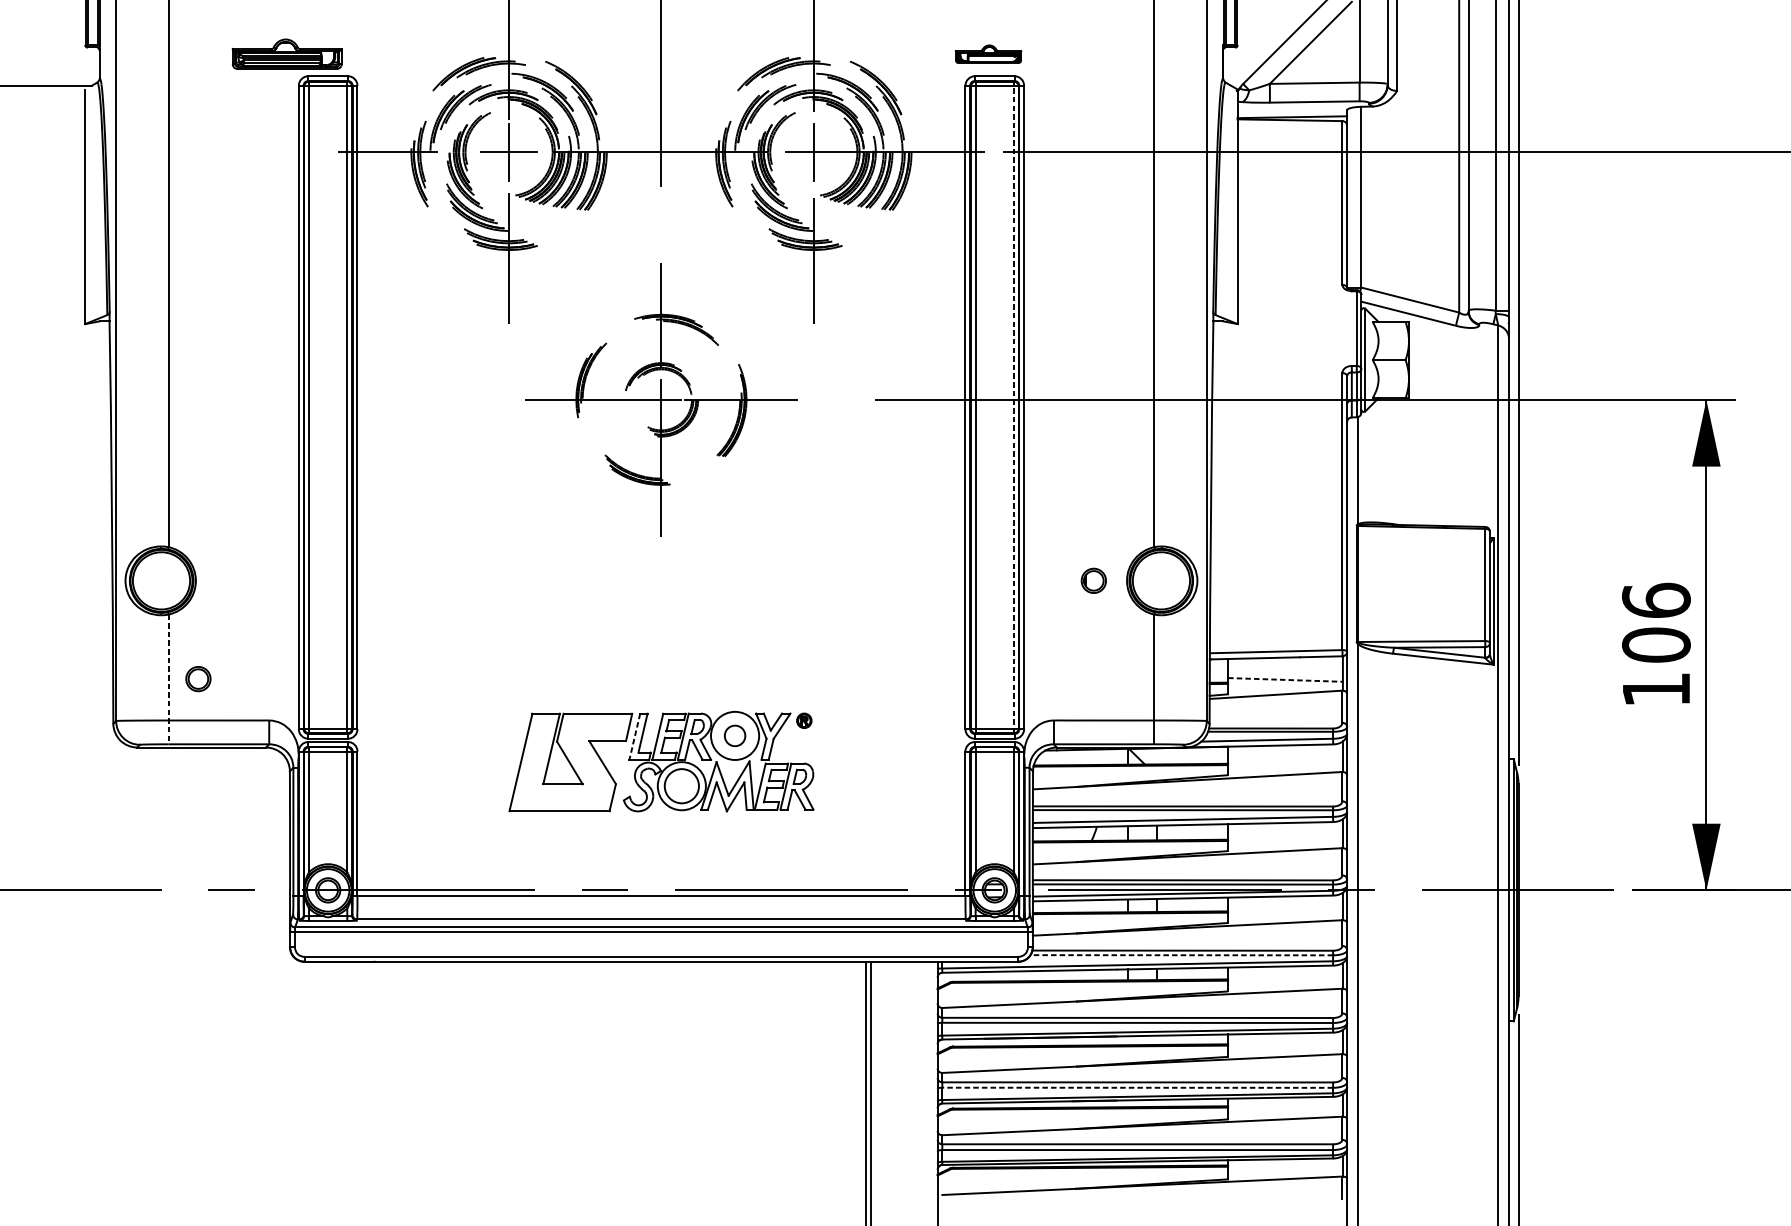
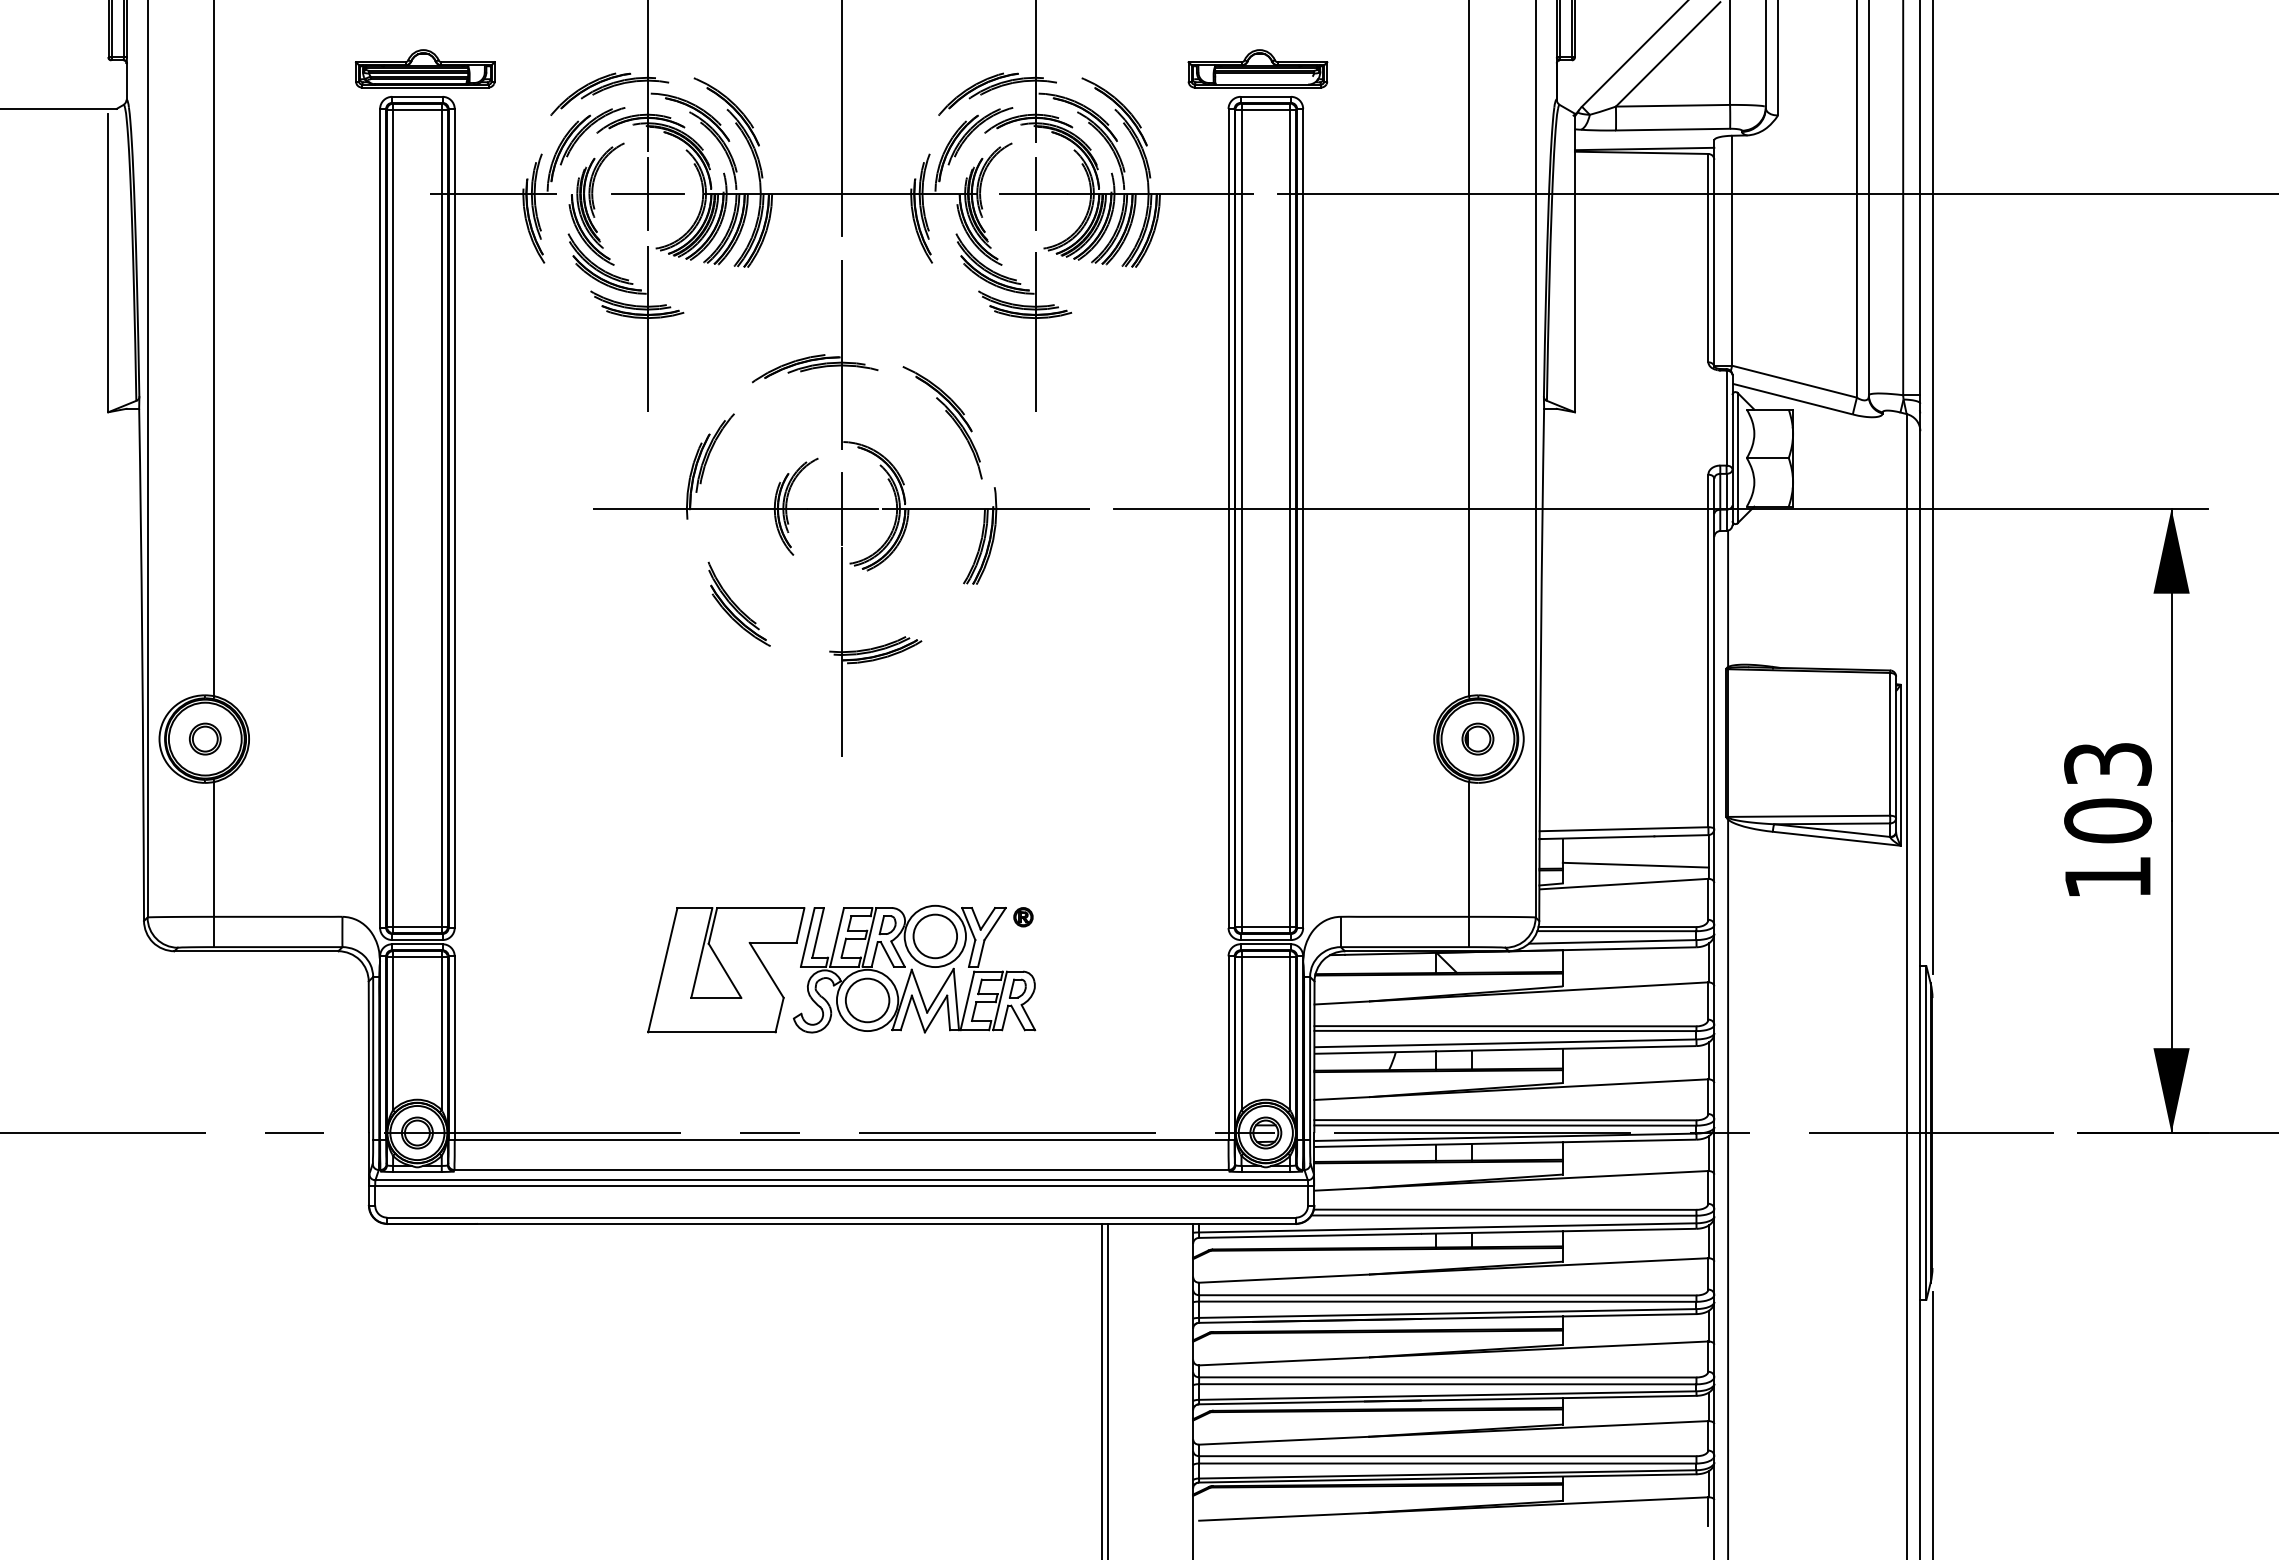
part: (287, 53) -> (425, 68), moved
part: (988, 53) -> (1257, 68), size x1.67
part: (661, 399) -> (841, 508), size x1.43
line: (1014, 407) -> (1290, 518), dashed -> solid
part: (1093, 580) -> (1477, 738), moved
text: (1656, 600) -> (2107, 763), 106 -> 103
part: (198, 678) -> (205, 738), moved
line: (168, 679) -> (214, 864), dashed -> solid
line: (1285, 680) -> (1636, 865), dashed -> solid
circle: (735, 735) -> (935, 936), size x1.67
line: (634, 736) -> (807, 937), dashed -> solid
line: (1181, 955) -> (1503, 1215), dashed -> solid
line: (1137, 1087) -> (1447, 1384), dashed -> solid

